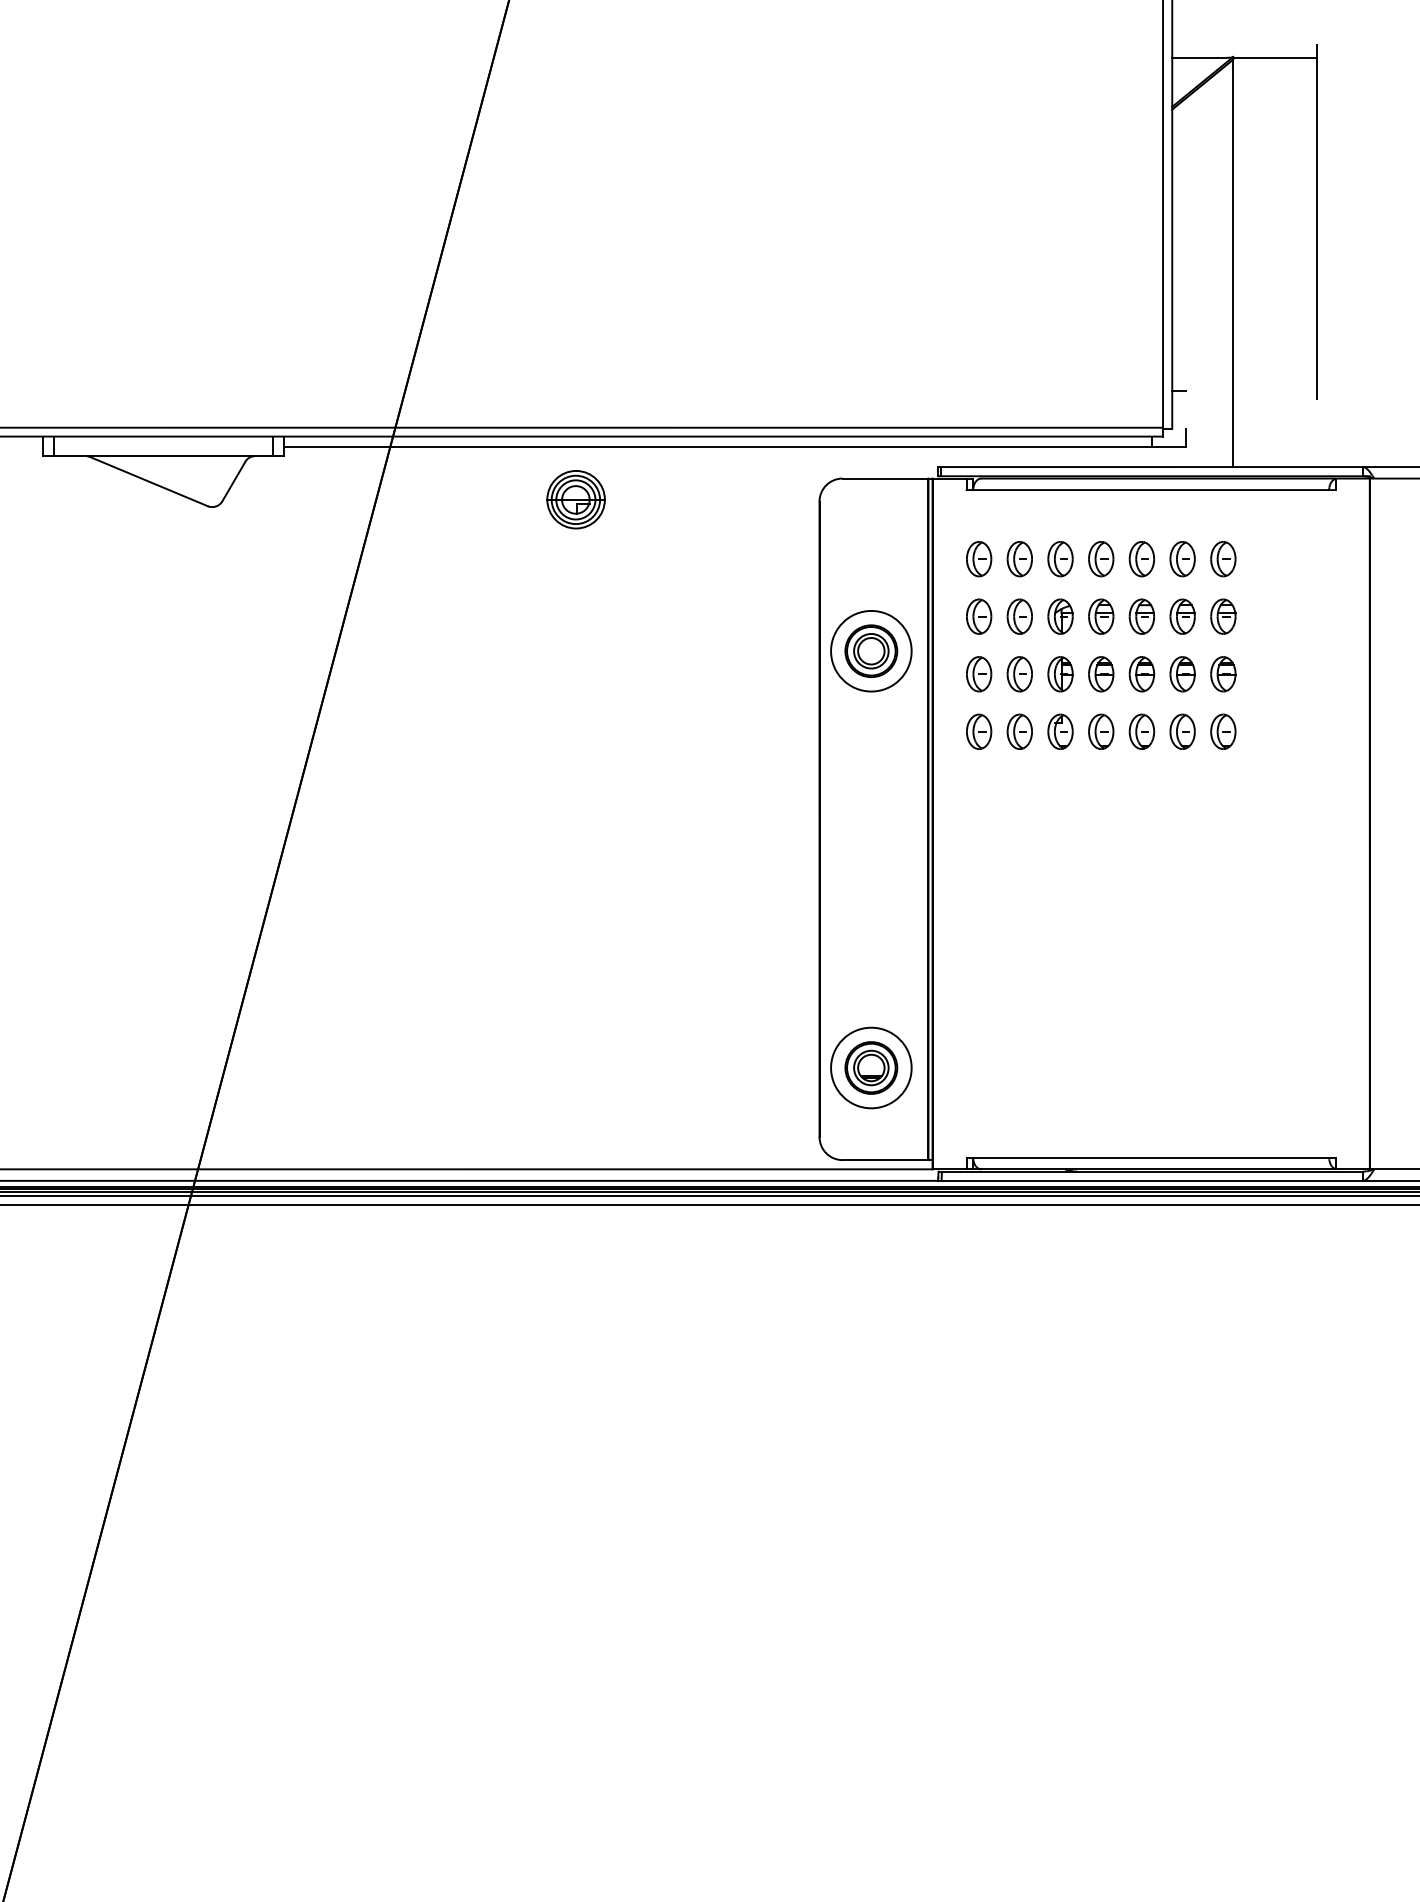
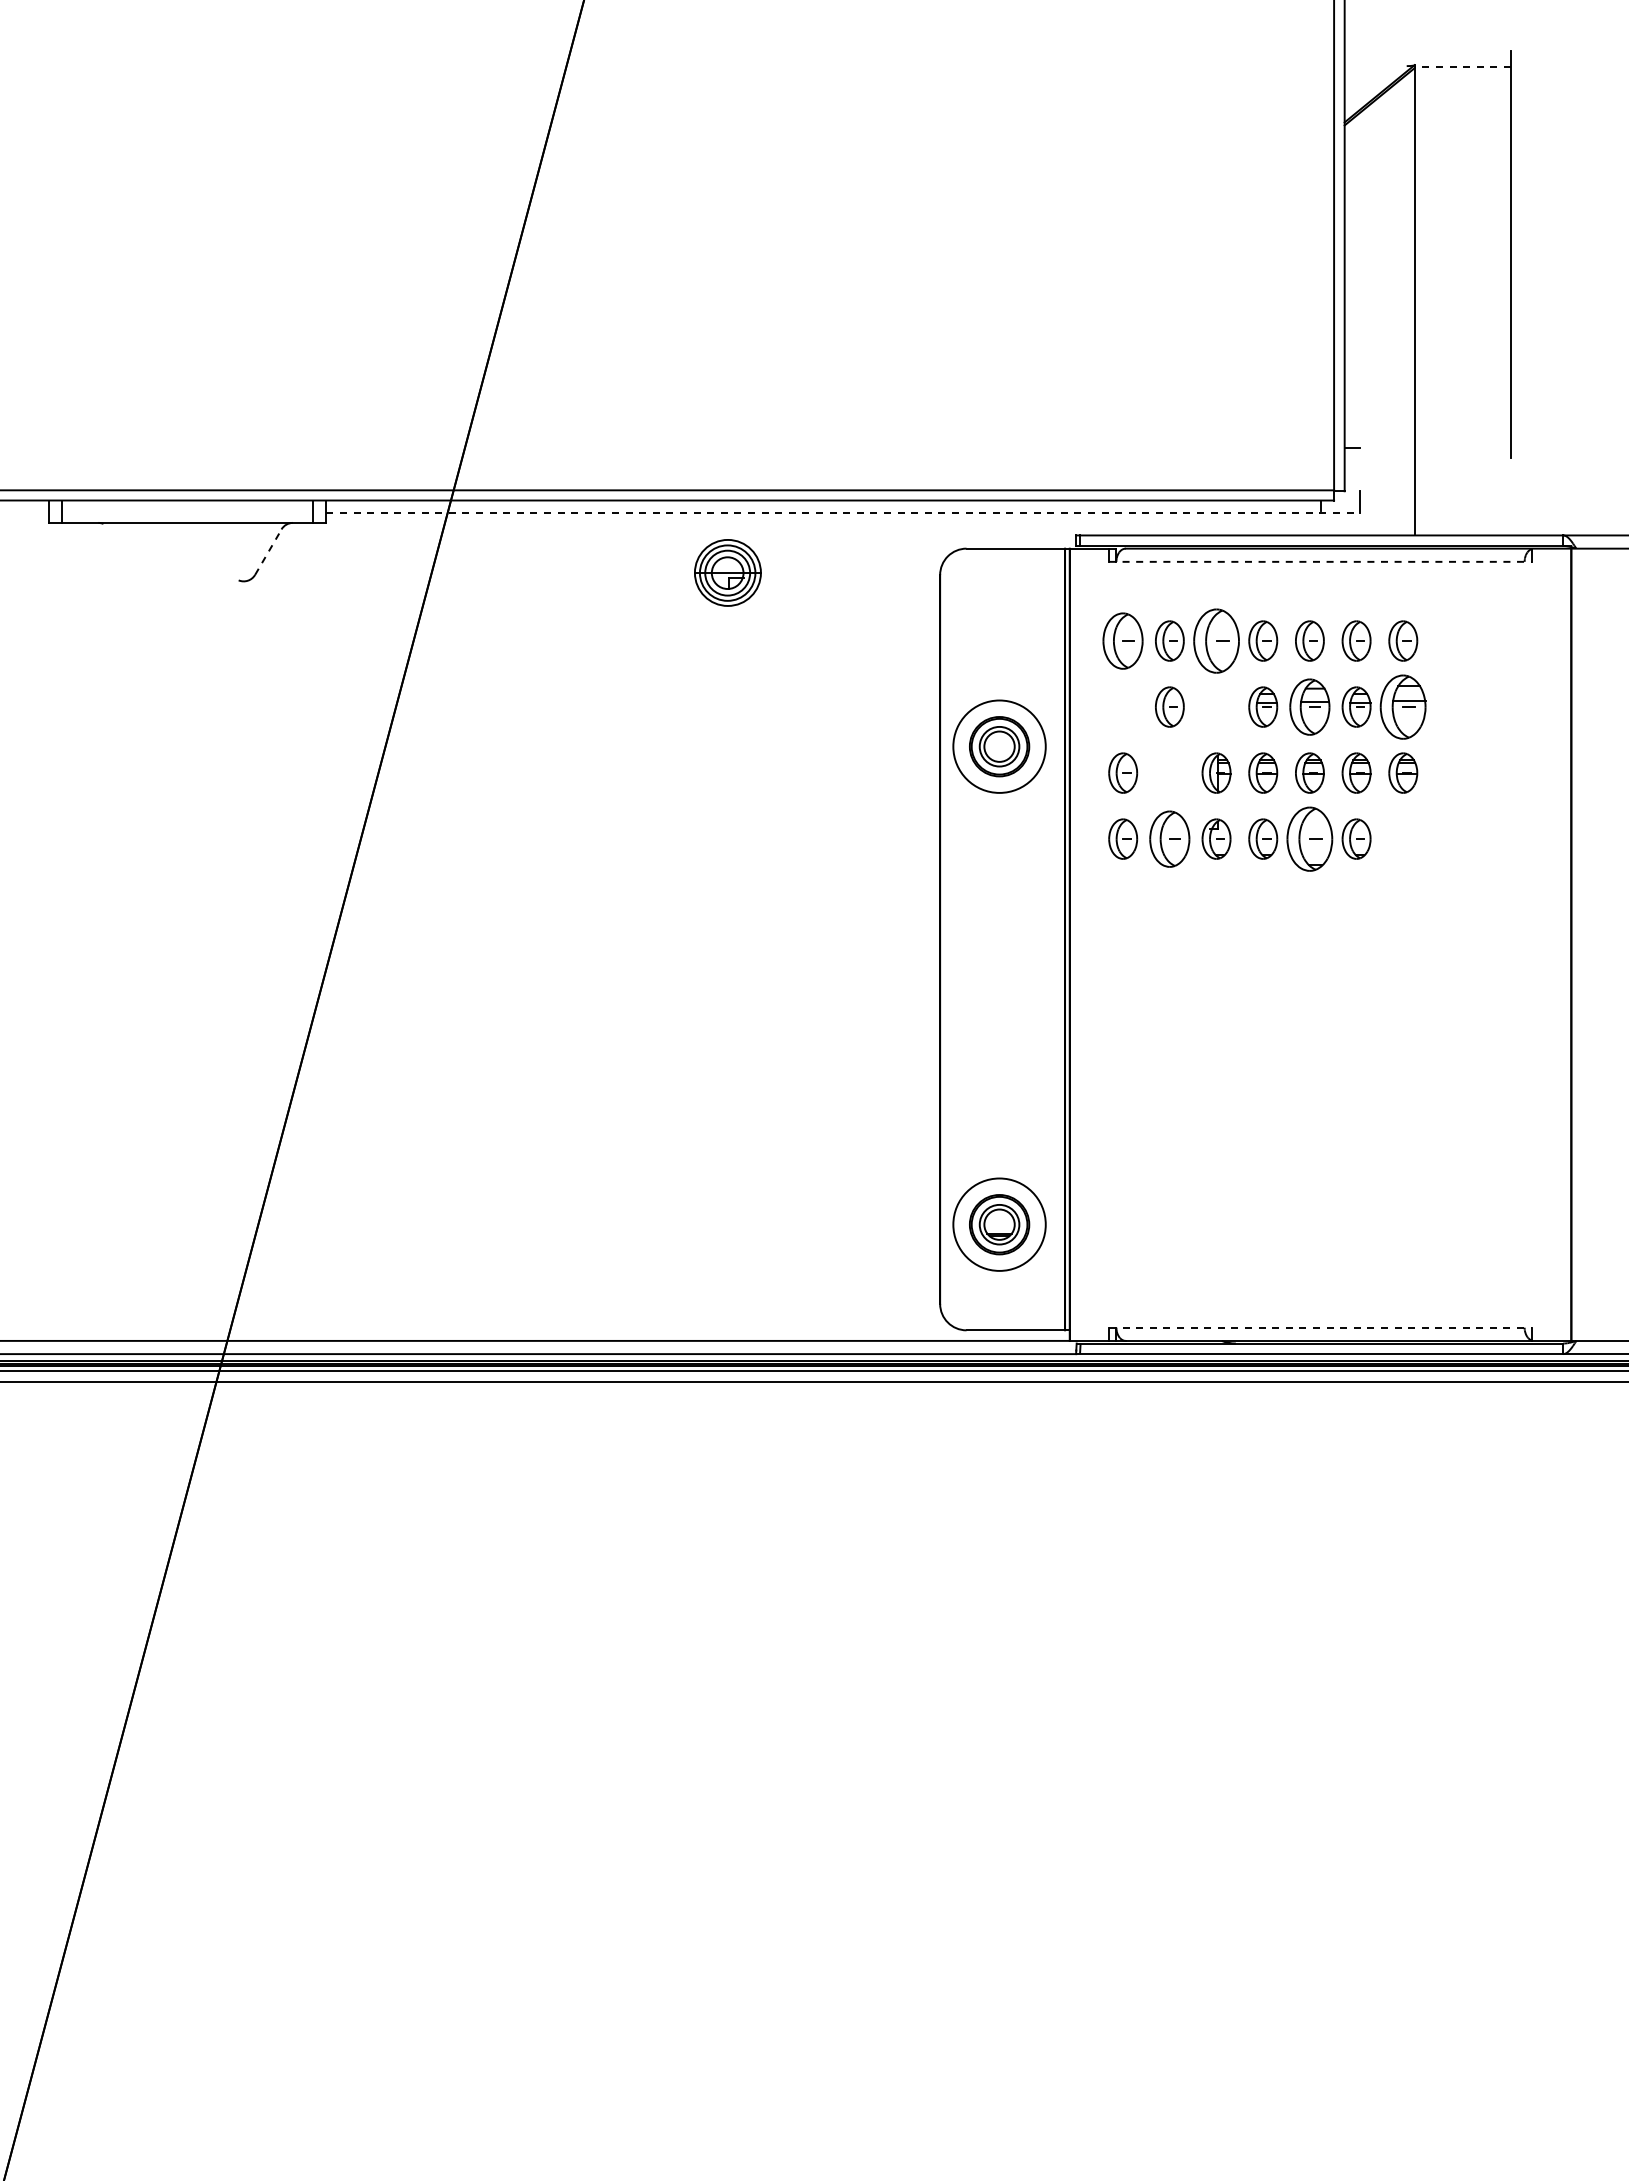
line: (1199, 58) -> (1375, 66), removed
line: (1274, 58) -> (1462, 66), solid -> dashed
line: (735, 447) -> (843, 513), solid -> dashed
line: (148, 481) -> (170, 551), removed
line: (233, 481) -> (268, 551), solid -> dashed
line: (1151, 489) -> (1320, 561), solid -> dashed
part: (575, 499) -> (727, 572), moved
part: (979, 558) -> (1123, 640), size x1.4
part: (1060, 558) -> (1216, 640), size x1.6
part: (979, 616) -> (1123, 706), removed
part: (1060, 616) -> (1216, 706), removed
part: (1141, 616) -> (1309, 706), size x1.4
part: (1223, 616) -> (1403, 706), size x1.6
part: (1019, 673) -> (1169, 772), removed
part: (1019, 731) -> (1169, 838), size x1.4
part: (1141, 731) -> (1309, 838), size x1.6
part: (1223, 731) -> (1403, 838), removed
line: (1151, 1157) -> (1320, 1327), solid -> dashed

